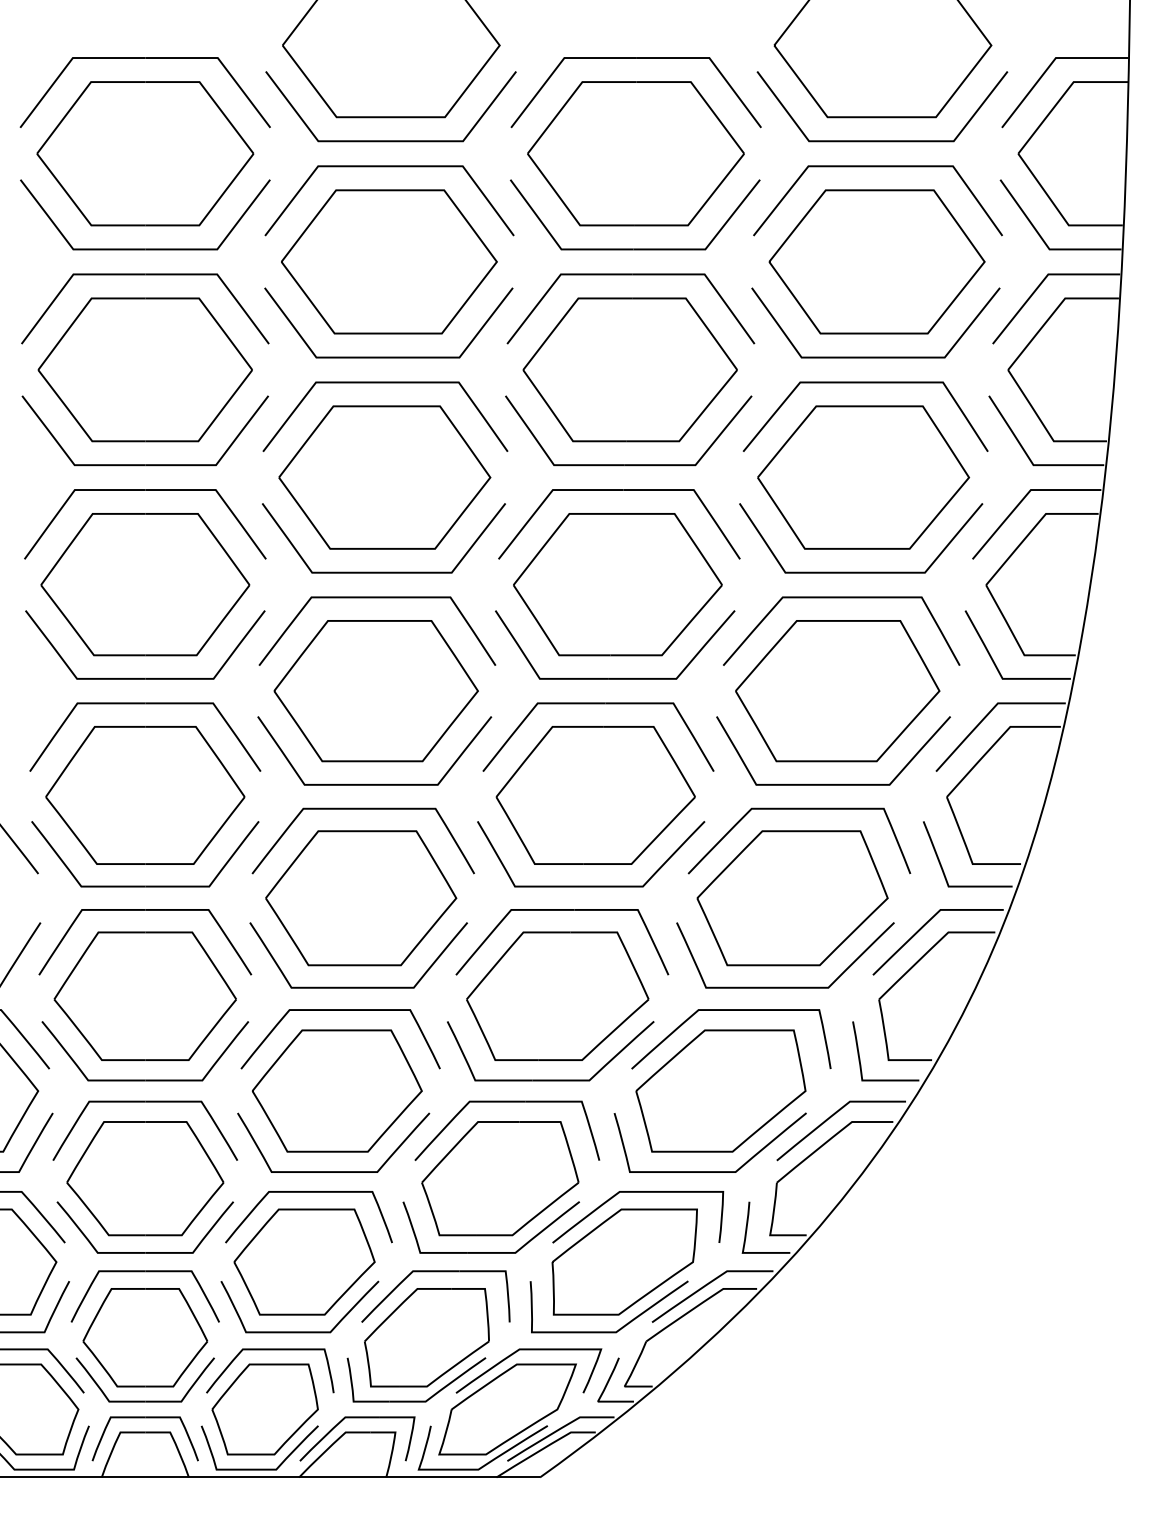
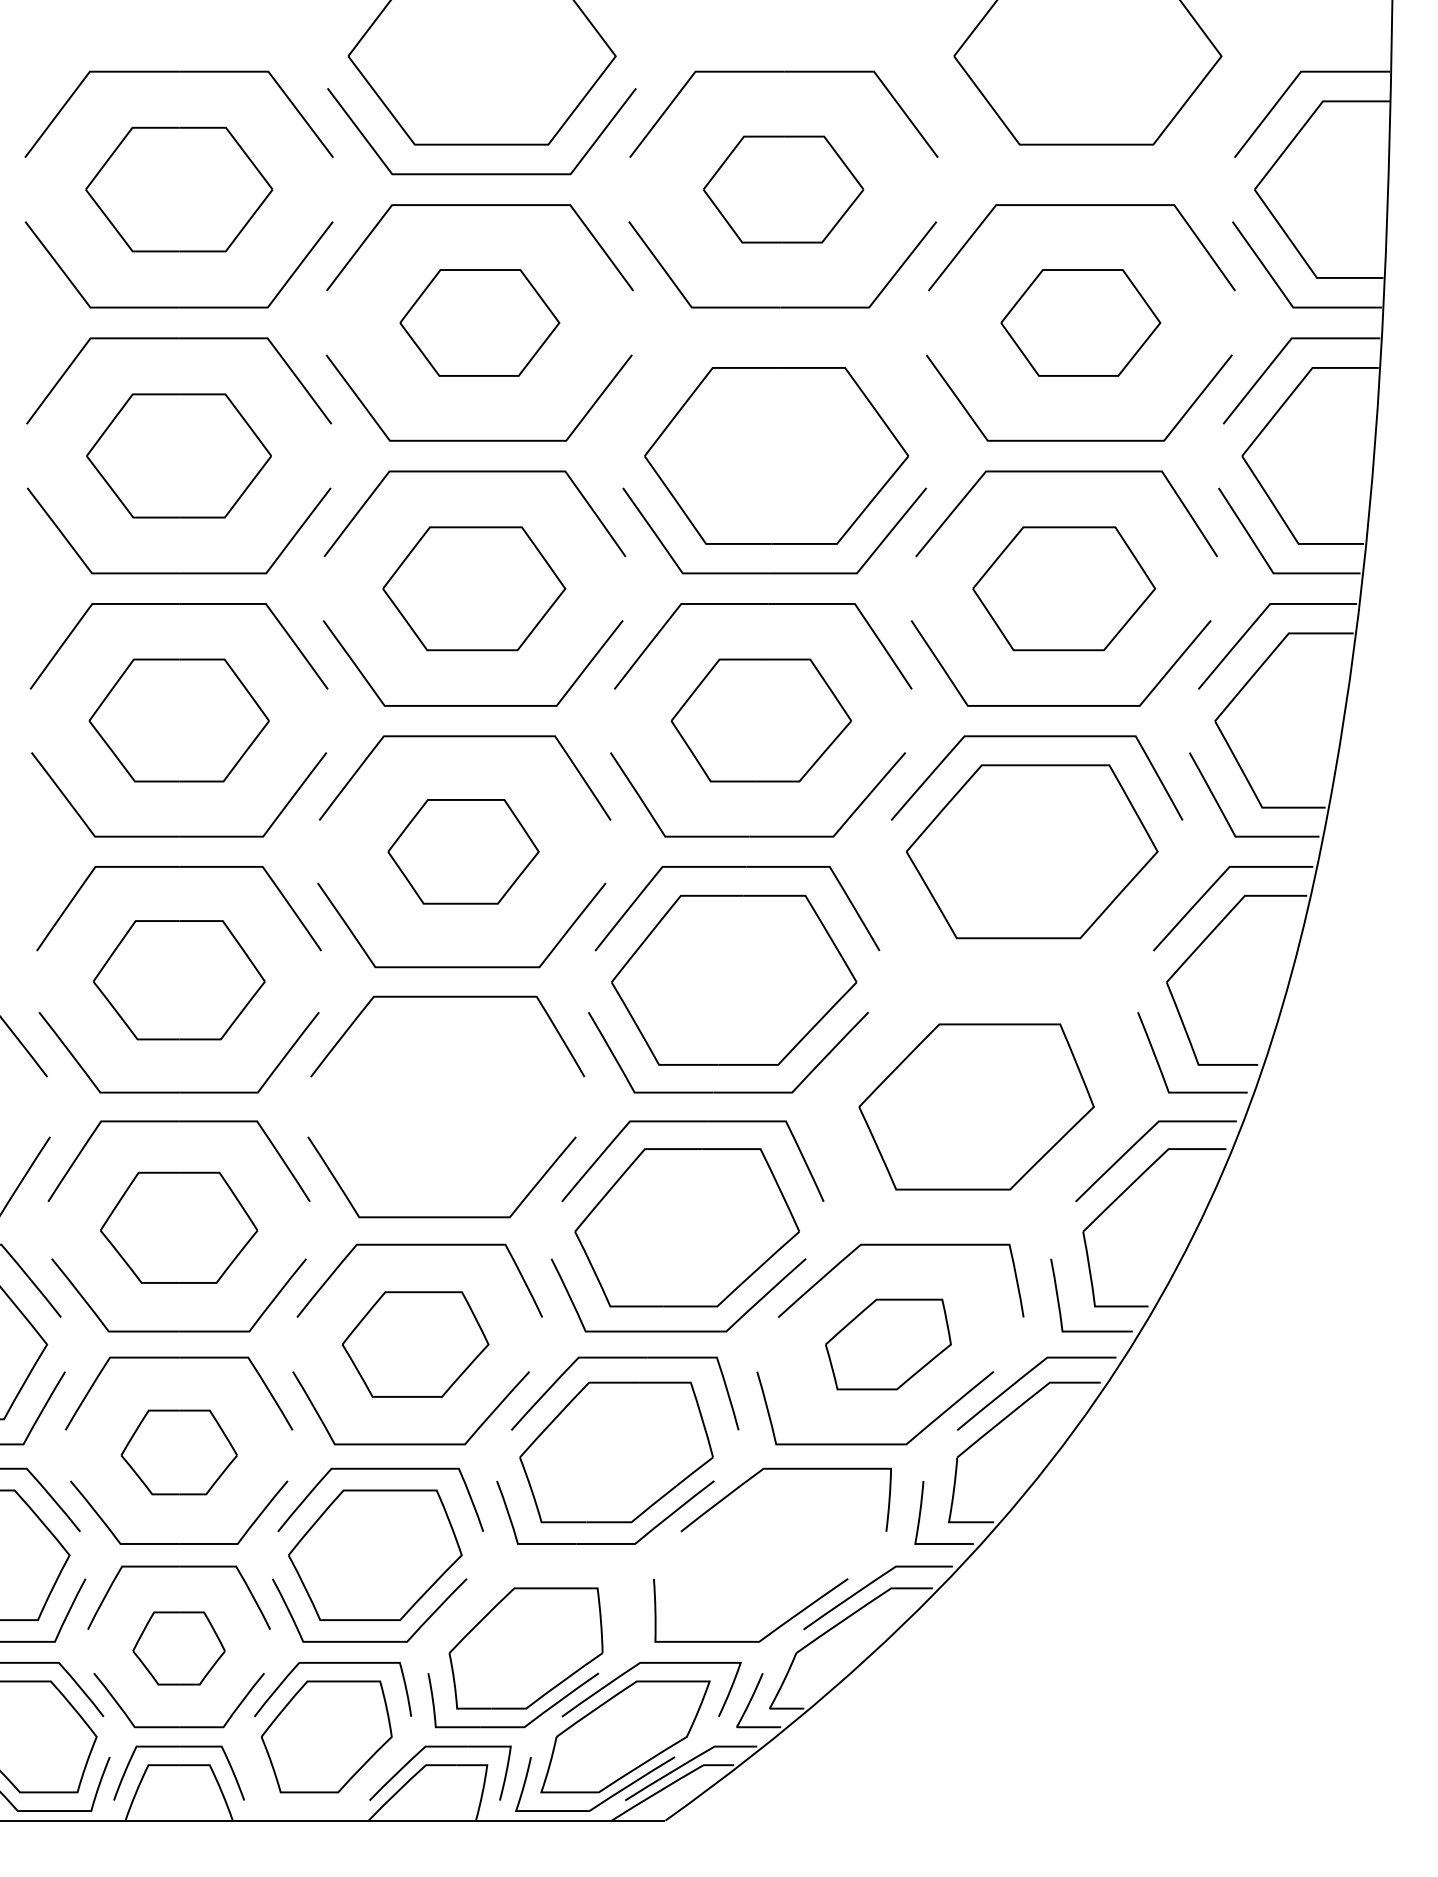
curve: (881, 140) -> (1086, 173), removed
part: (145, 153) -> (179, 189), size x0.7
part: (635, 153) -> (783, 189), size x0.6
part: (389, 261) -> (479, 322), size x0.6
part: (876, 261) -> (1080, 322), size x0.6
part: (630, 275) -> (777, 339), removed
part: (144, 369) -> (178, 455), size x0.7
part: (385, 477) -> (474, 588), size x0.7
part: (863, 477) -> (1064, 588), size x0.7
part: (145, 584) -> (179, 720), size x0.7
part: (617, 584) -> (761, 720), size x0.7
part: (376, 690) -> (463, 851), size x0.6
curve: (833, 784) -> (1026, 966), removed
part: (145, 794) -> (179, 979), size x0.7
curve: (798, 809) -> (984, 997), removed
part: (361, 897) -> (445, 1106), removed
curve: (785, 987) -> (967, 1216), removed
part: (144, 996) -> (178, 1227), size x0.7
part: (337, 1091) -> (415, 1344), size x0.7
part: (721, 1091) -> (888, 1344), size x0.6
part: (145, 1178) -> (179, 1452), size x0.6
part: (624, 1261) -> (769, 1554), removed
part: (435, 1271) -> (536, 1567), removed
part: (144, 1337) -> (178, 1648), size x0.6
curve: (259, 1469) -> (319, 1810), removed

